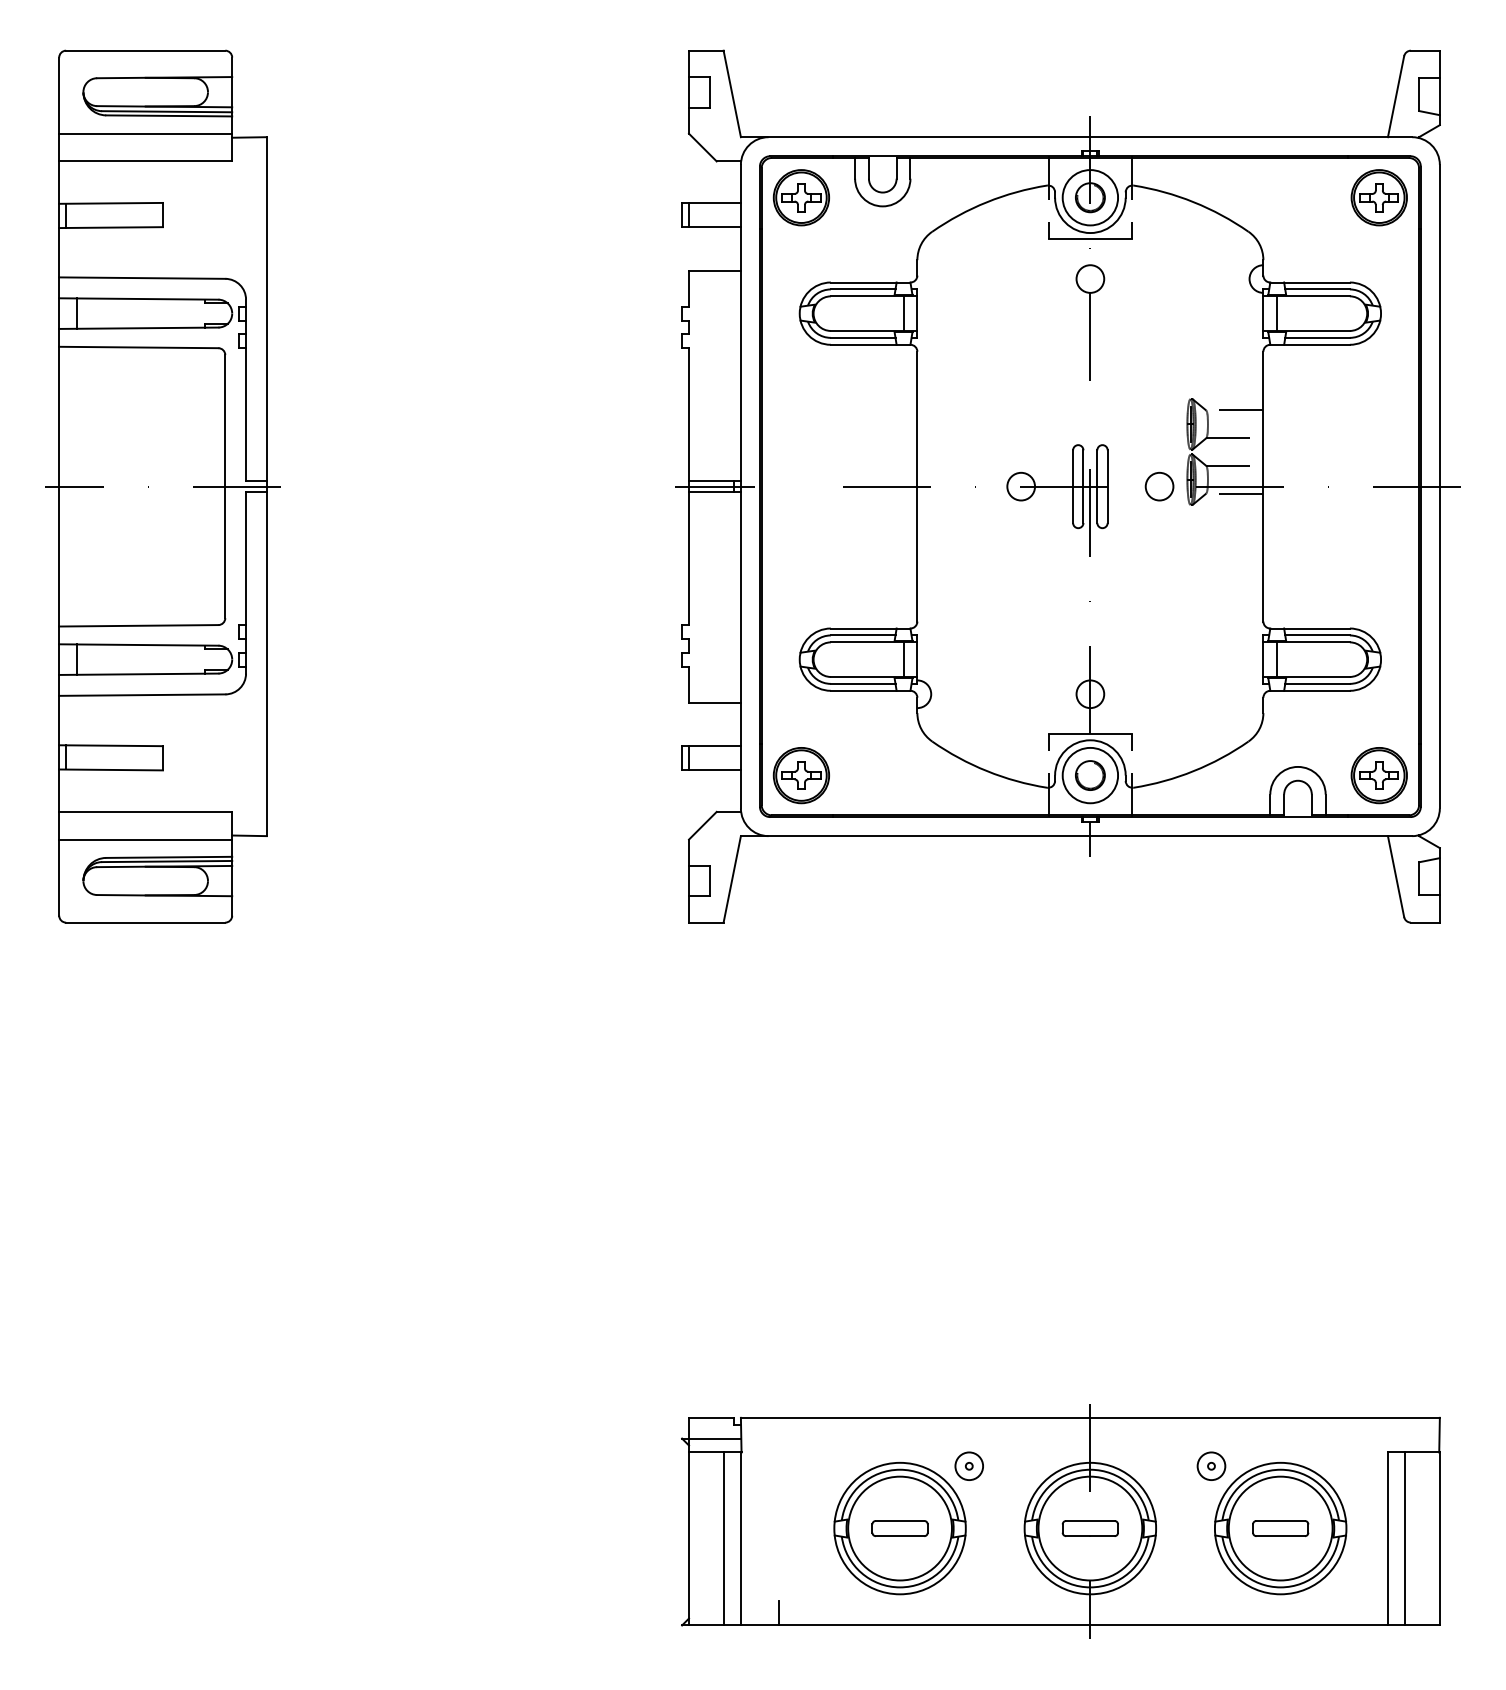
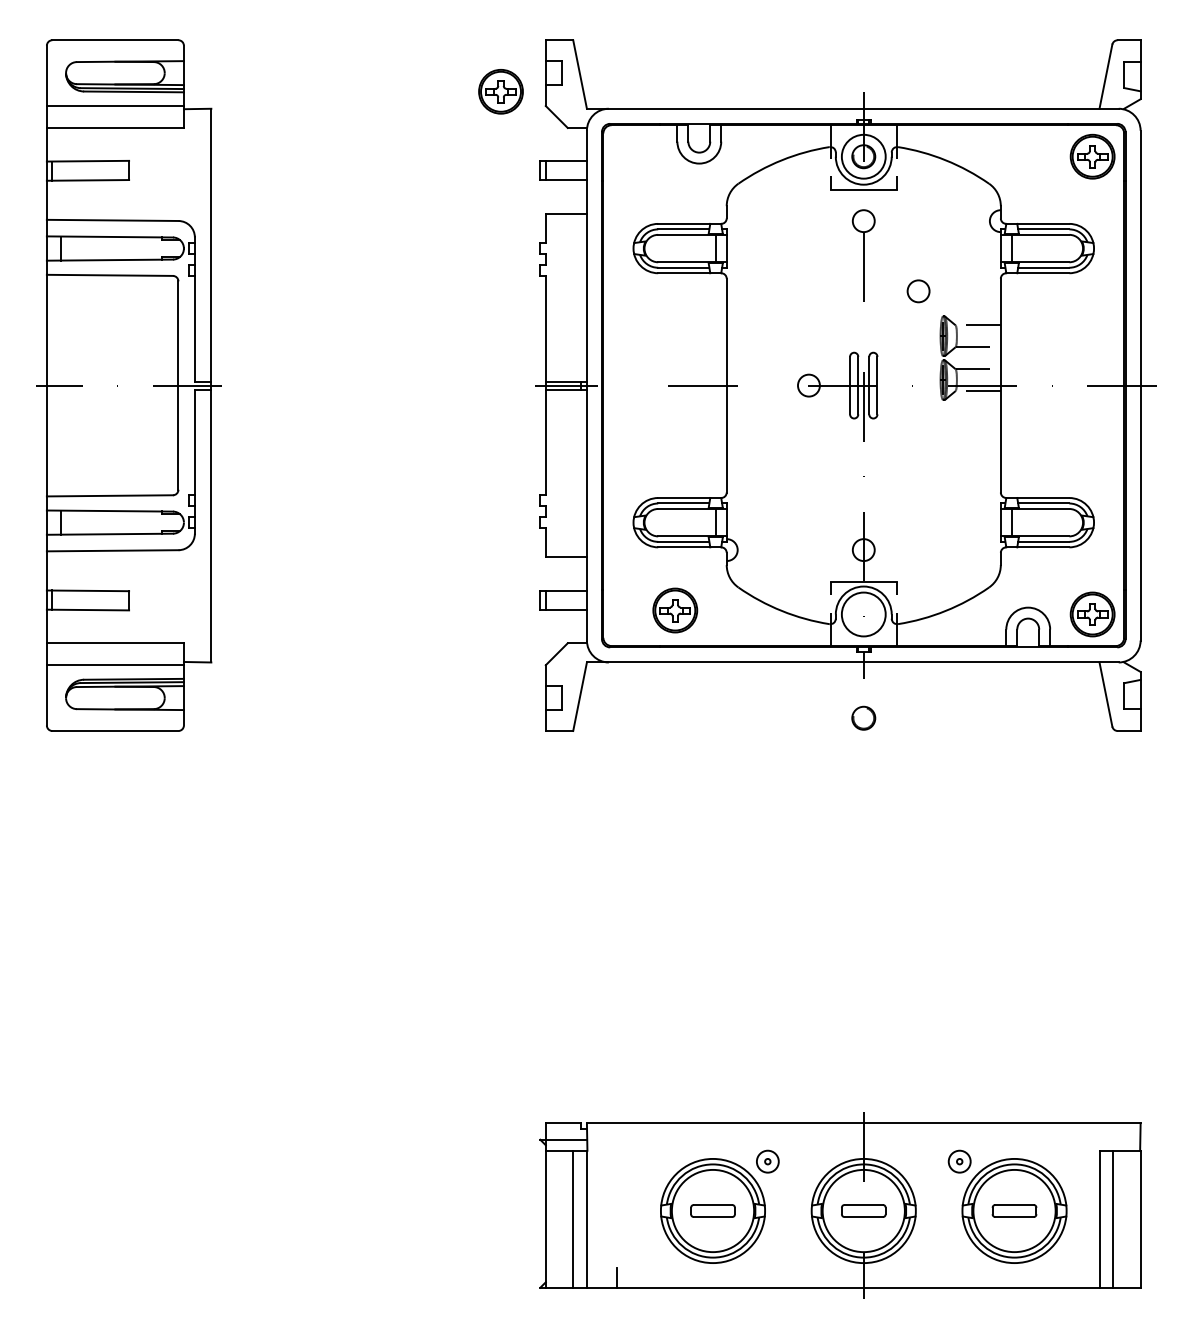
part: (800, 197) -> (500, 91), moved
circle: (1159, 486) -> (918, 291), moved
part: (800, 775) -> (674, 610), moved
circle: (1090, 775) -> (863, 718), moved

